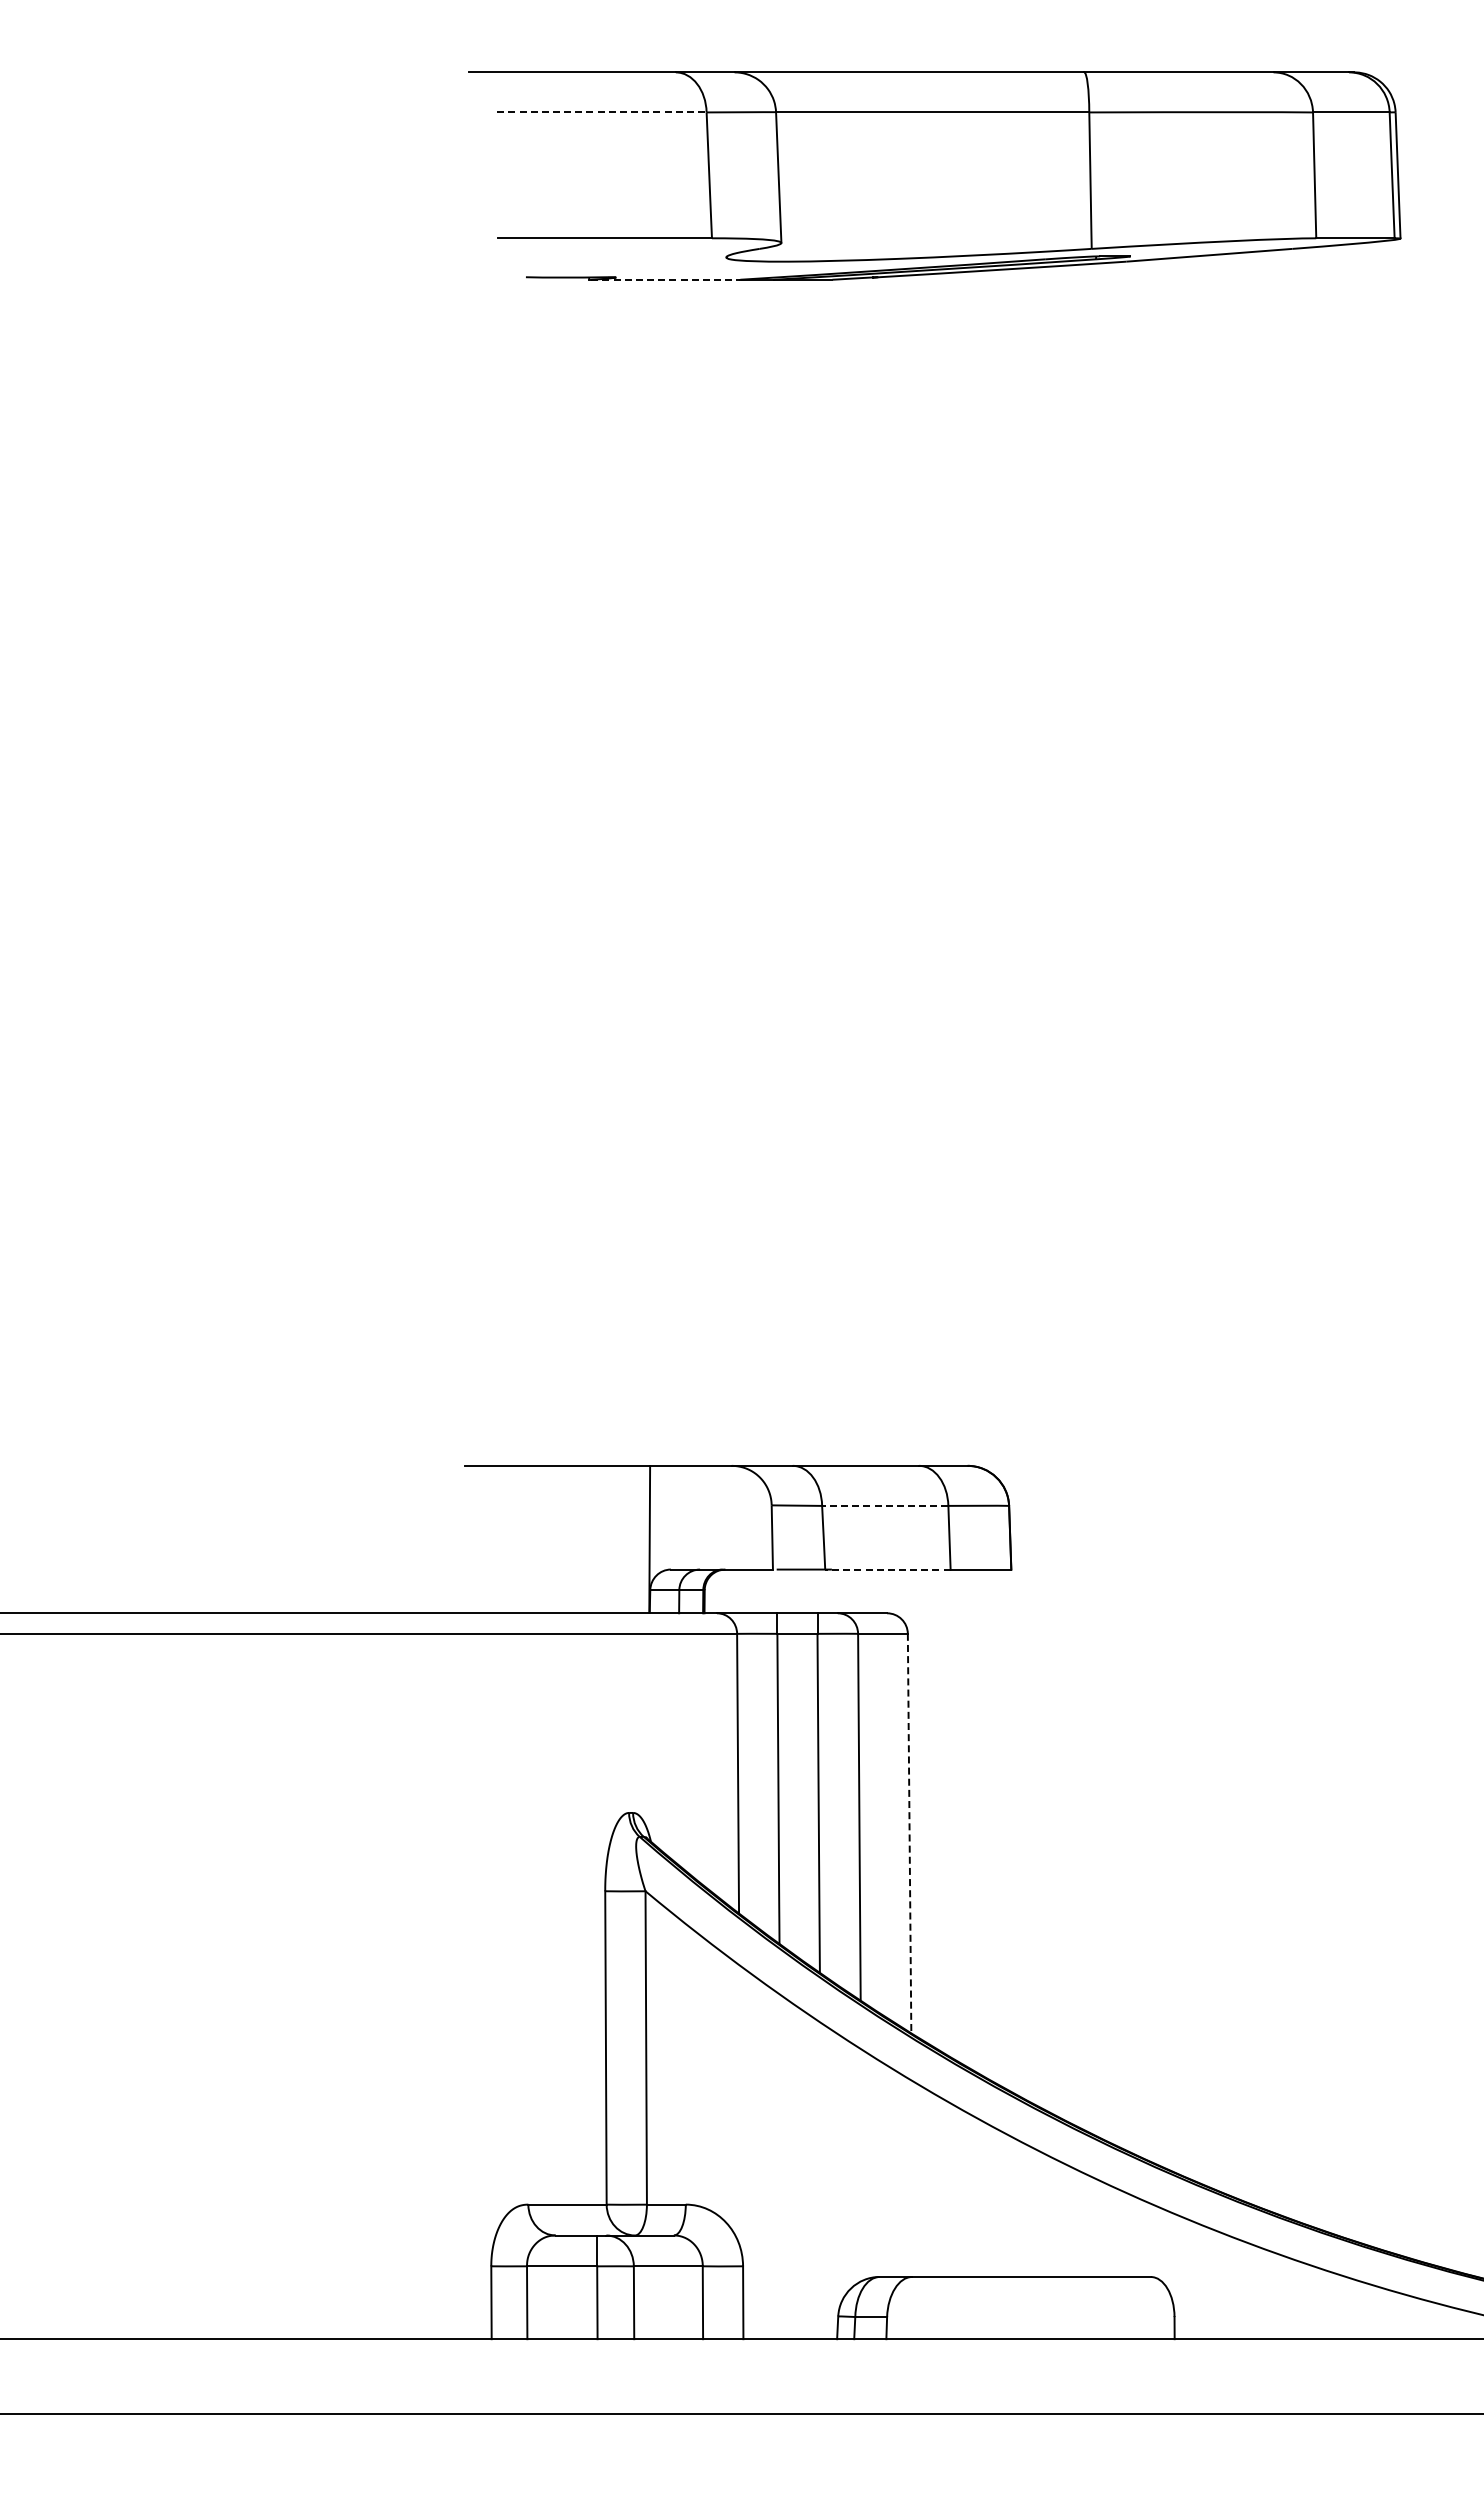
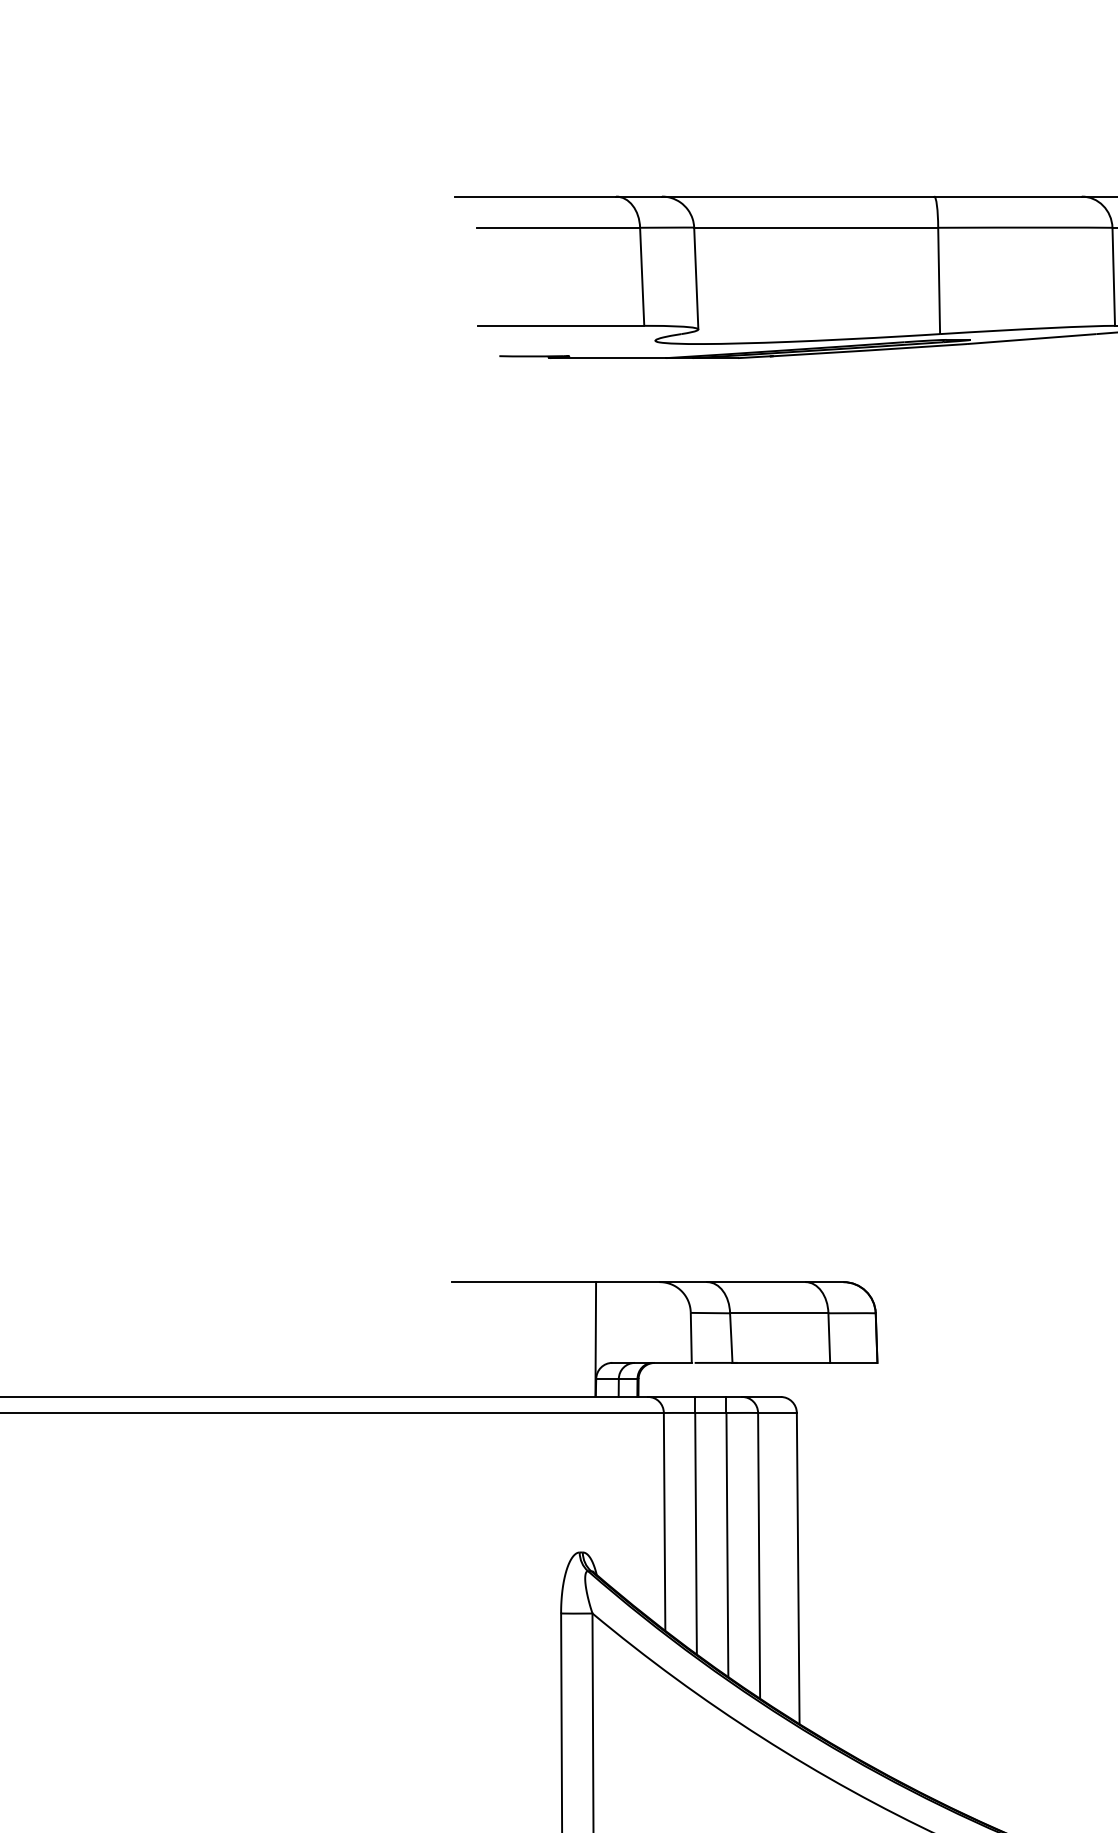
line: (601, 112) -> (558, 227), dashed -> solid
line: (665, 279) -> (608, 357), dashed -> solid
line: (884, 1505) -> (778, 1312), dashed -> solid
line: (887, 1569) -> (780, 1362), dashed -> solid
line: (909, 1833) -> (798, 1568), dashed -> solid

